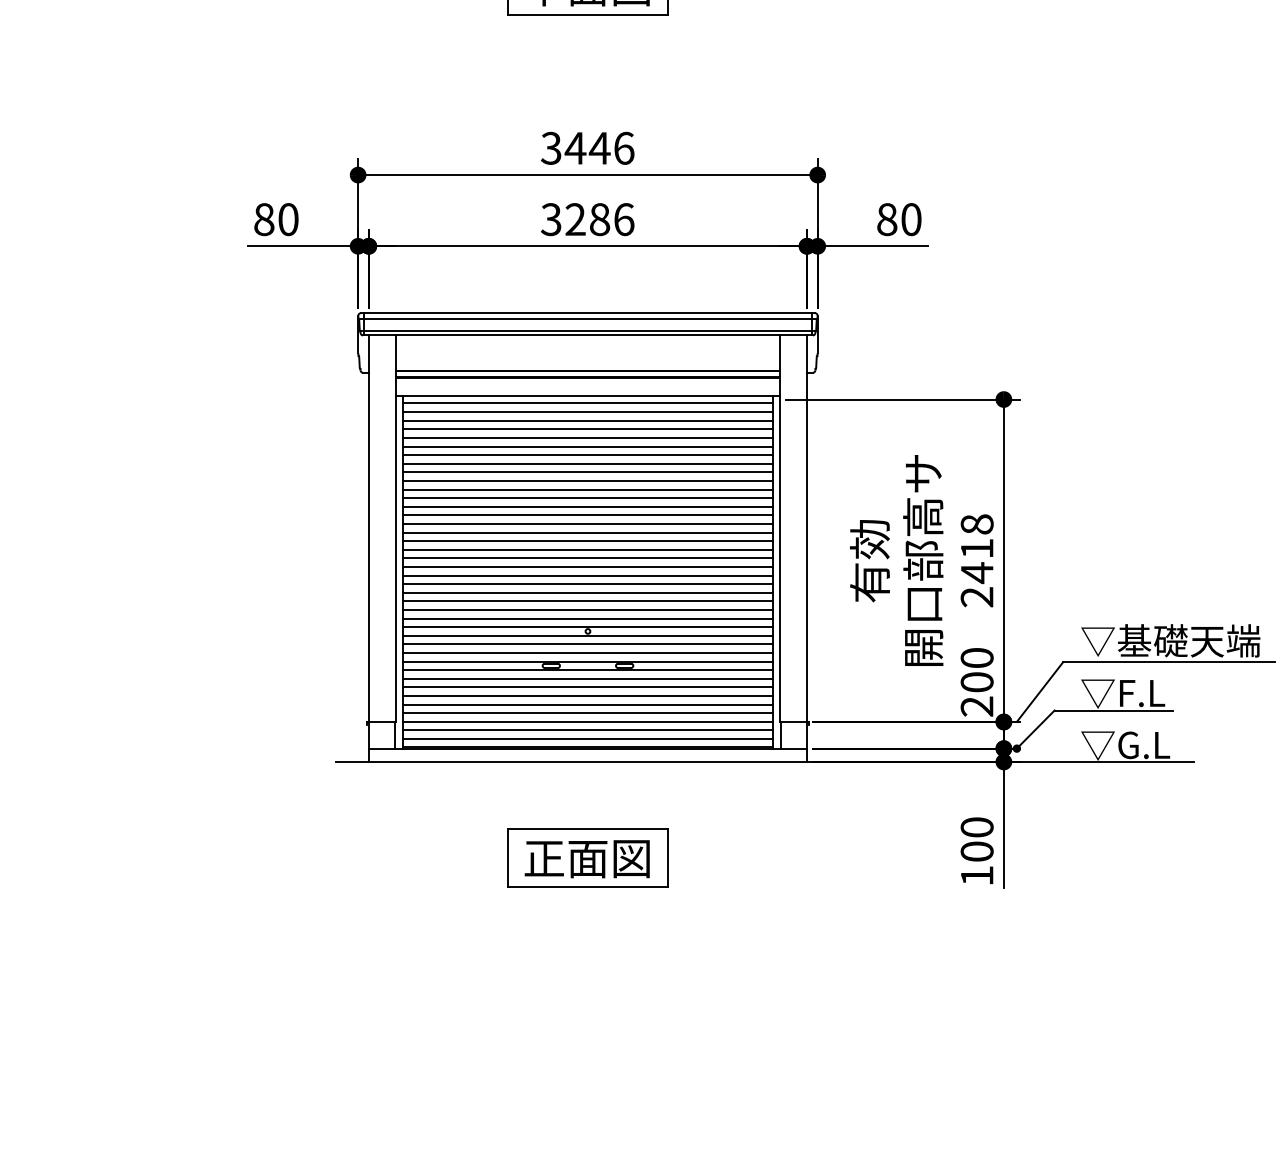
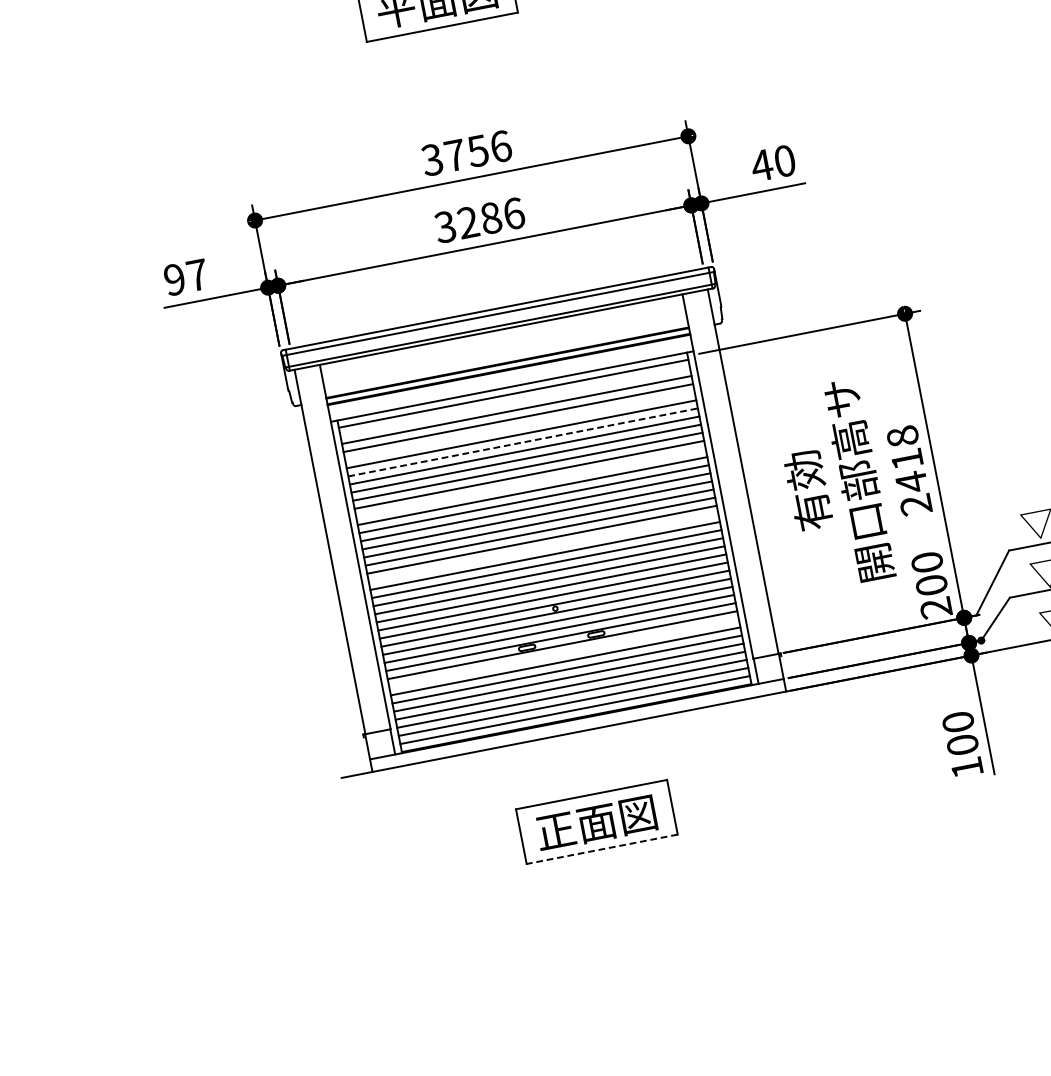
text: (587, 148) -> (466, 153), 3446 -> 3756
text: (276, 219) -> (186, 277), 80 -> 97
text: (887, 219) -> (762, 165), 80 -> 40
line: (587, 412) -> (514, 402), removed
line: (587, 437) -> (519, 425), removed
line: (588, 455) -> (523, 442), solid -> dashed
line: (587, 498) -> (530, 483), removed
line: (587, 566) -> (543, 547), removed
line: (587, 678) -> (563, 653), removed
line: (587, 886) -> (601, 849), solid -> dashed

